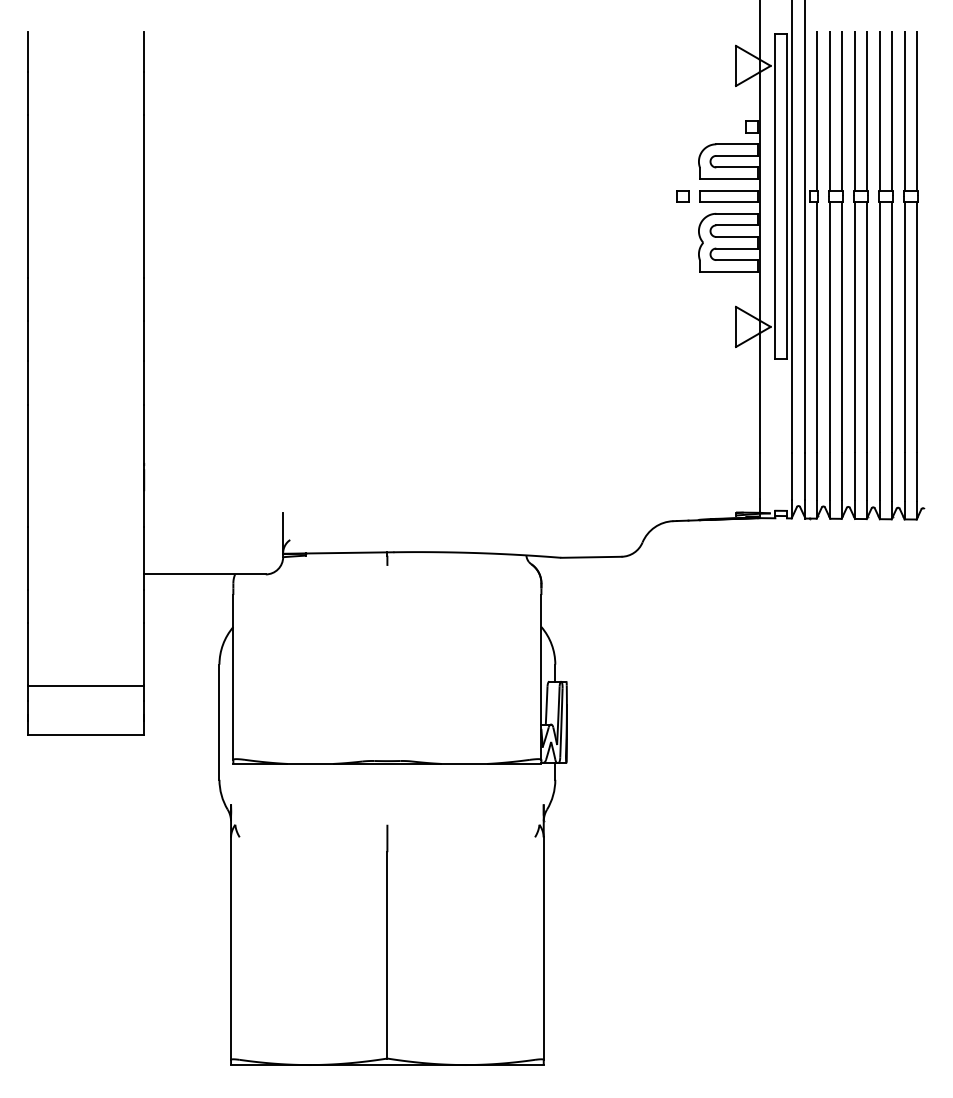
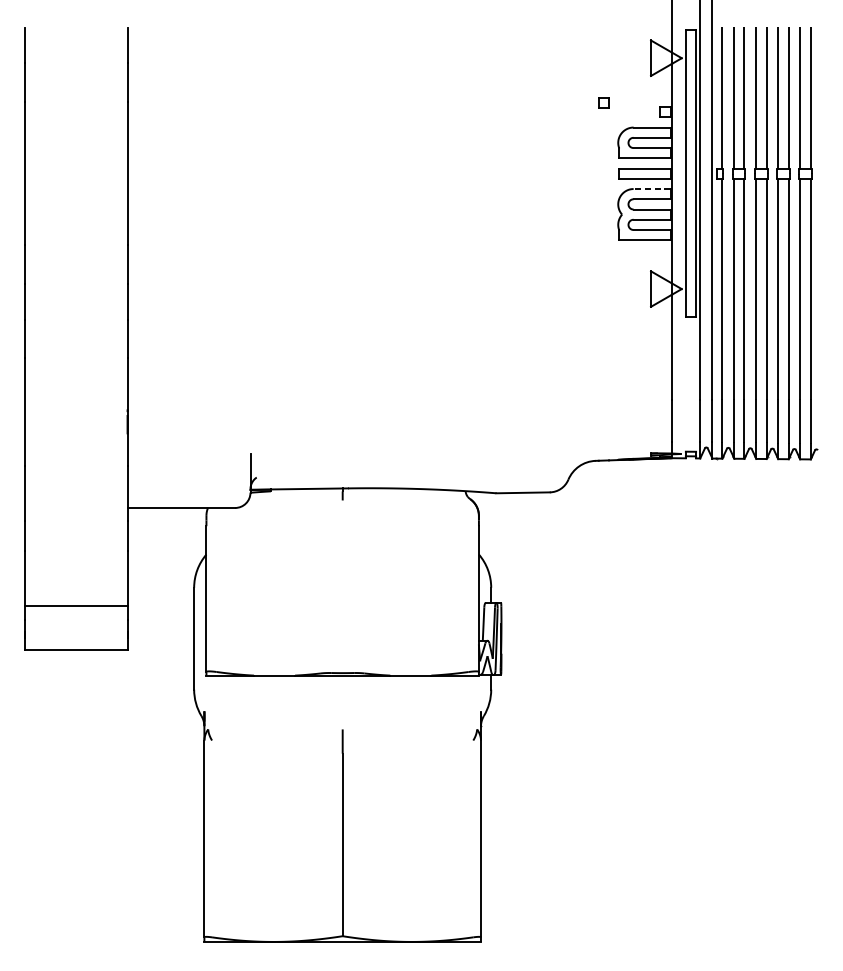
part: (682, 196) -> (603, 102), moved
line: (737, 213) -> (652, 188), solid -> dashed

